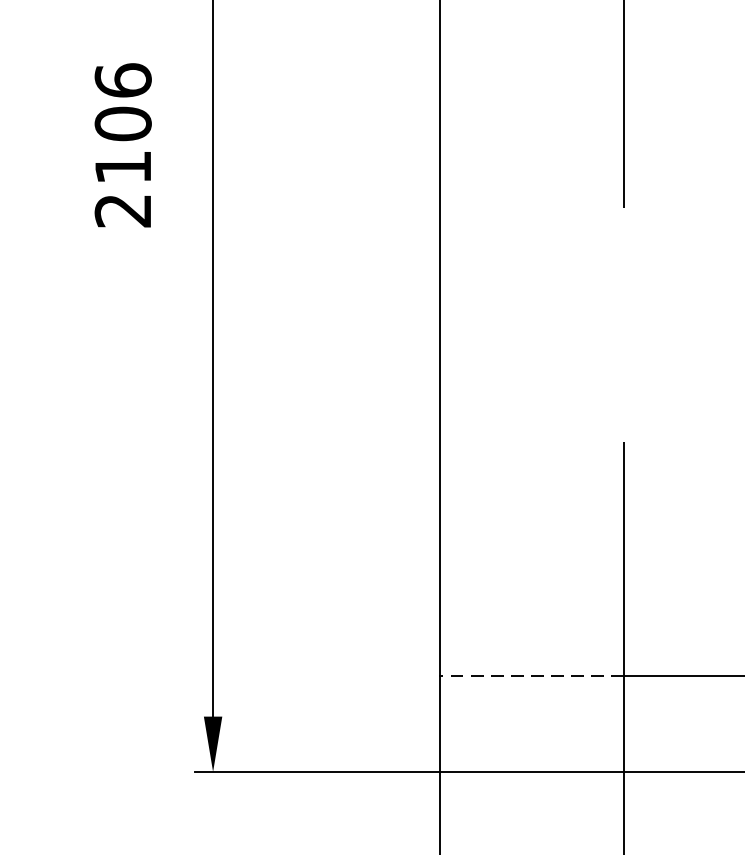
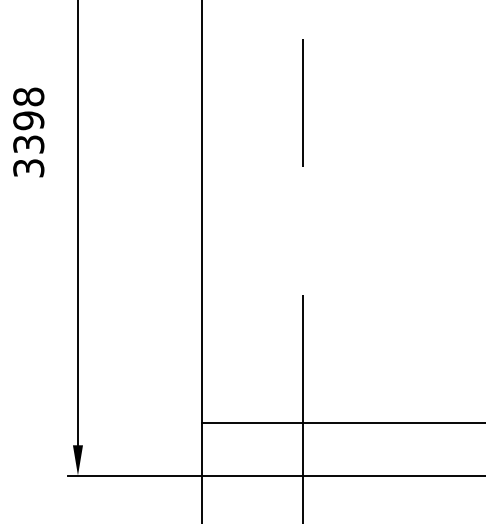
text: (122, 145) -> (28, 132), 2106 -> 3398
line: (531, 676) -> (252, 423), dashed -> solid

